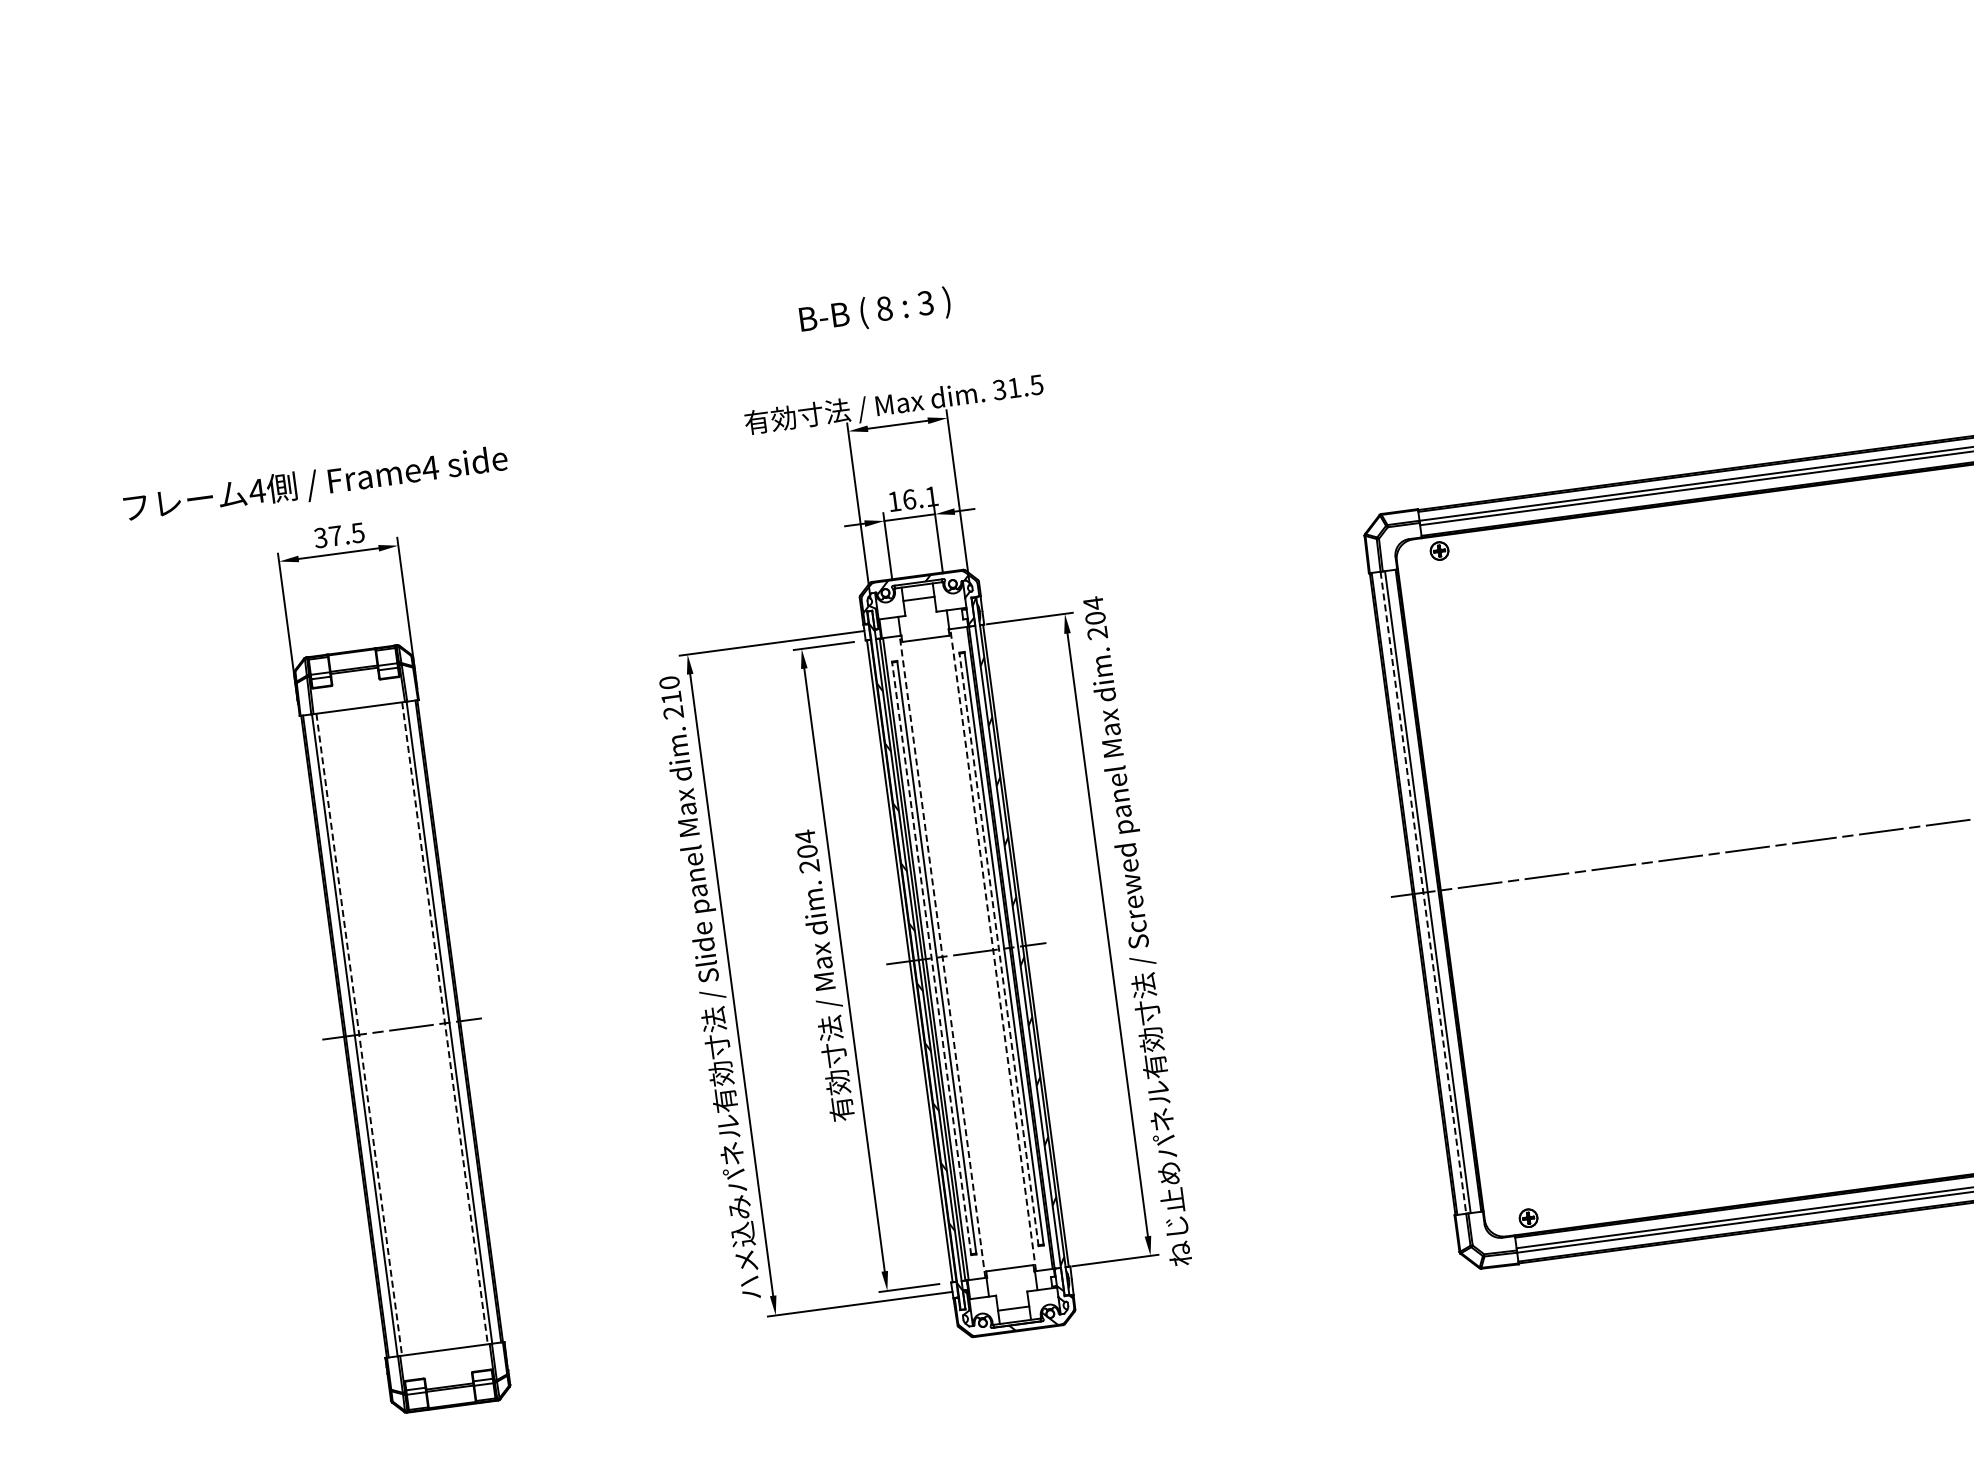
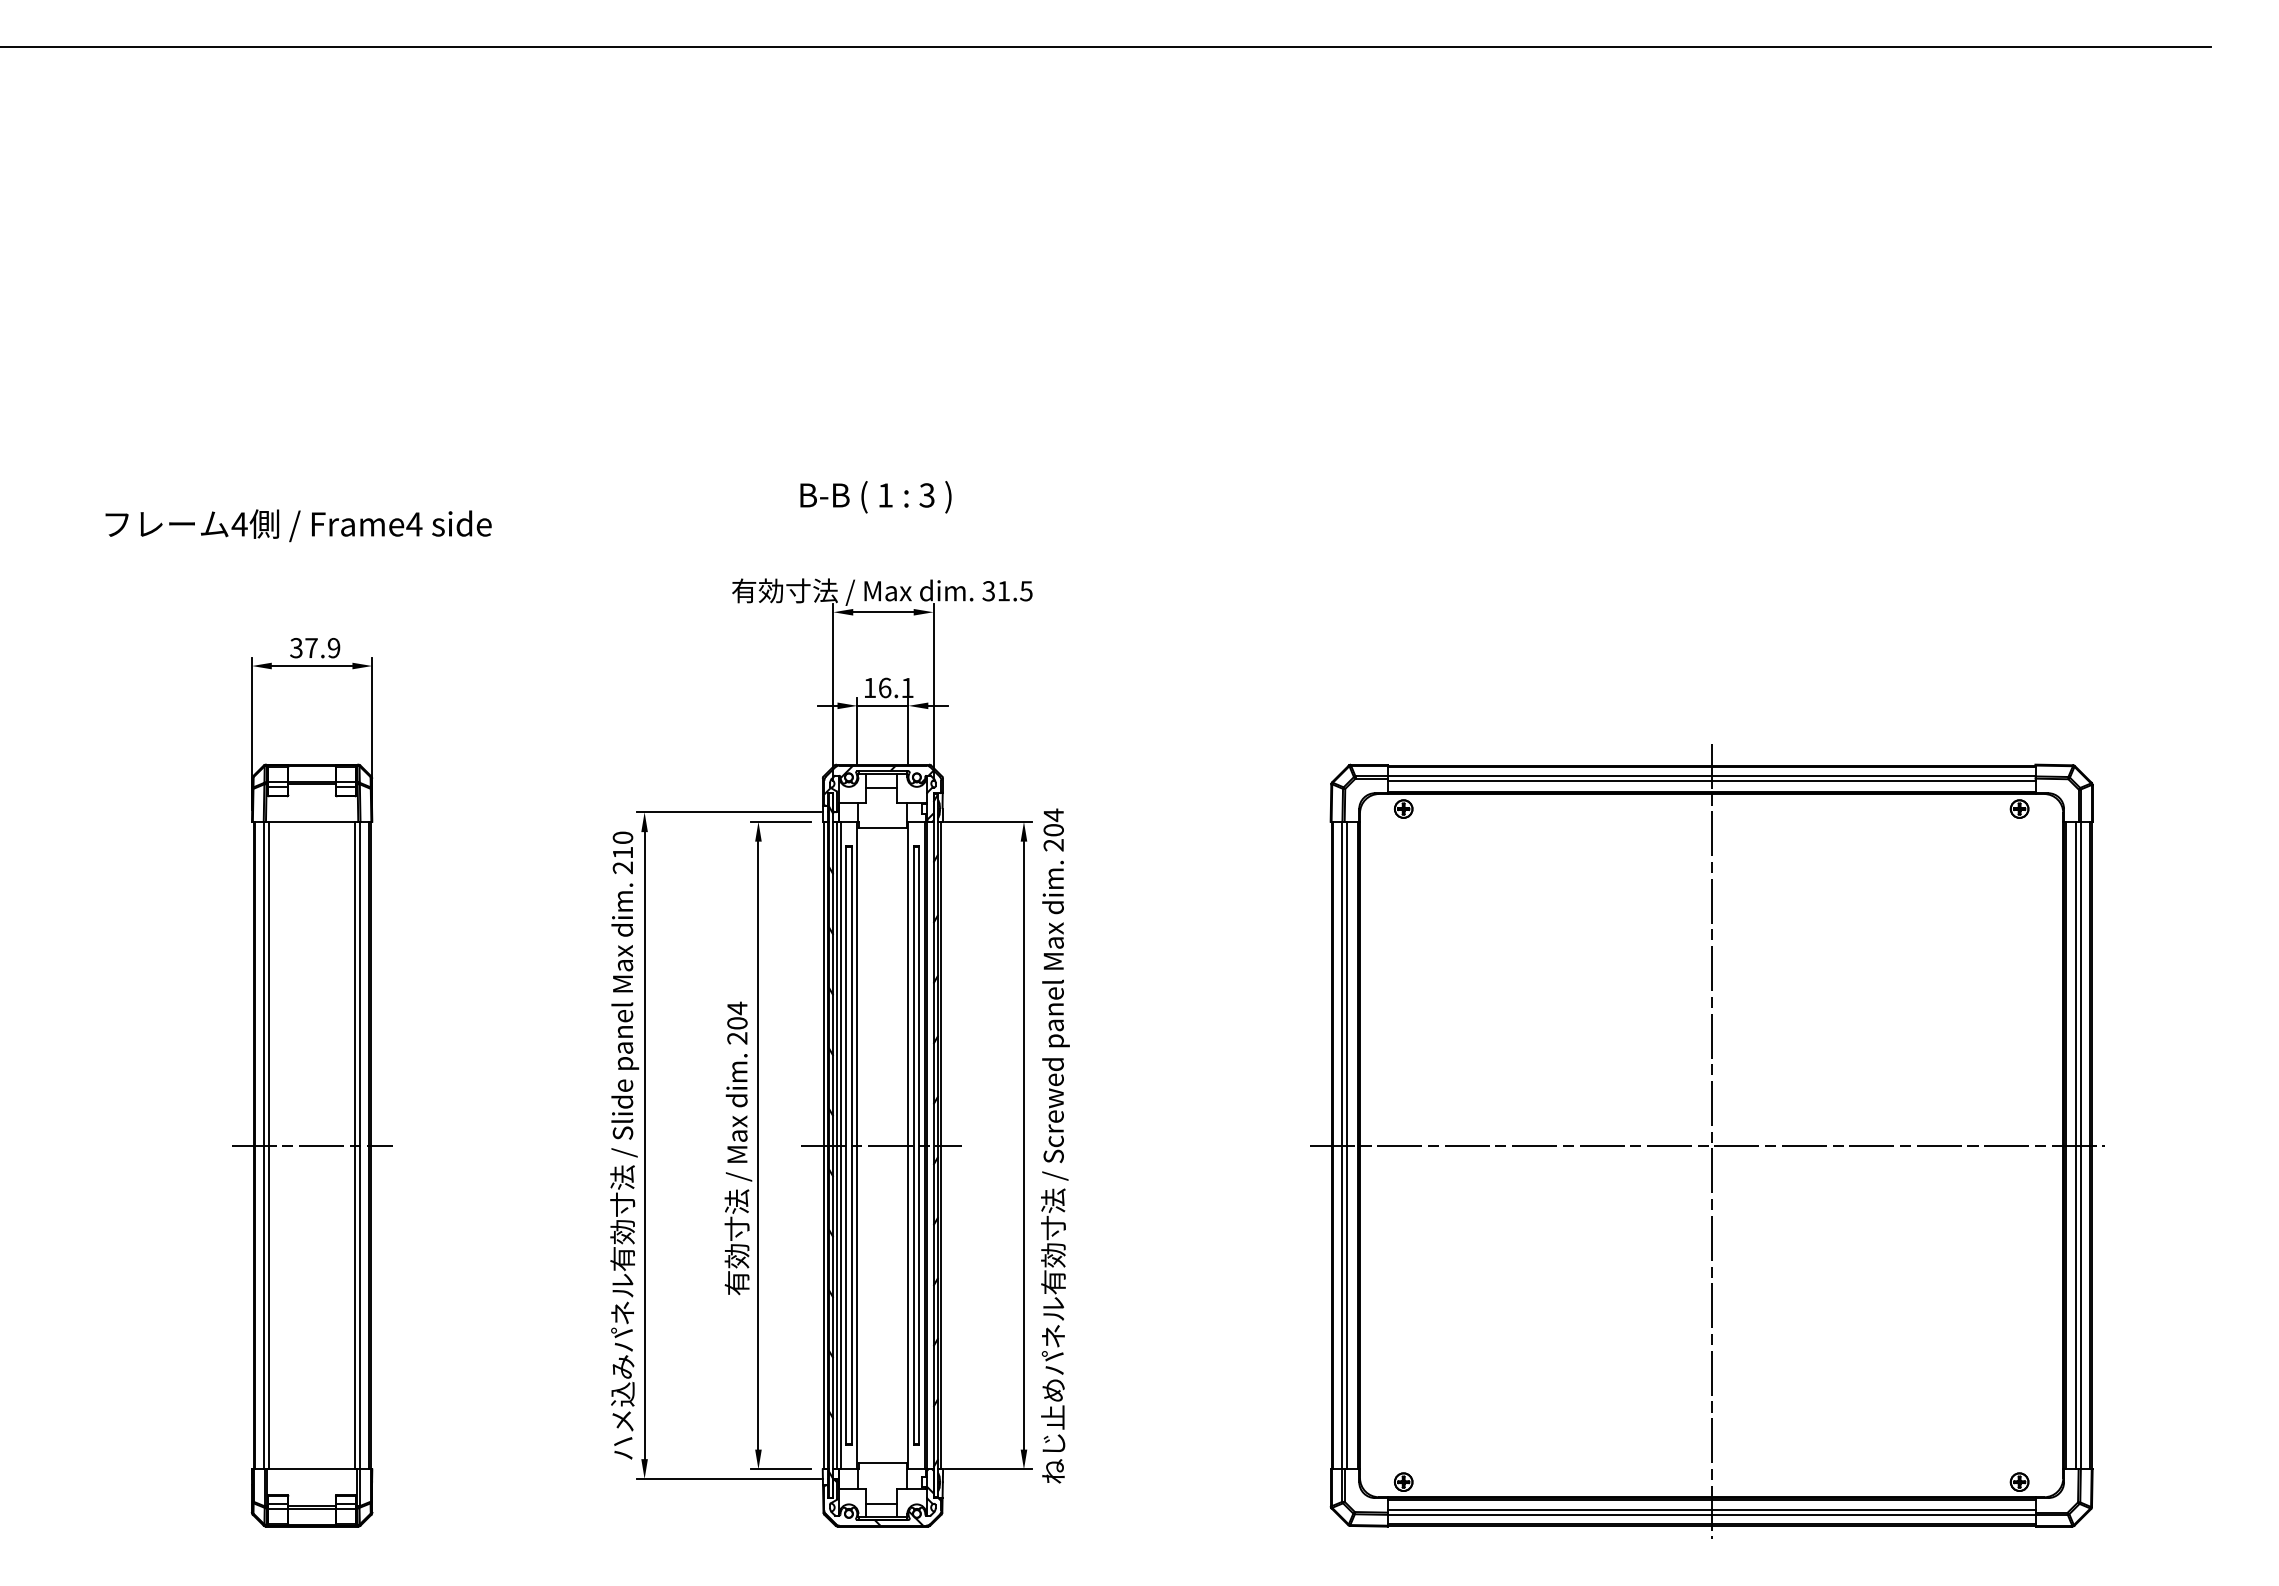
text: (884, 308) -> (885, 495), 8 -> 1
text: (315, 484) -> (298, 525), moved
text: (357, 532) -> (333, 647), 37.5 -> 37.9
line: (1788, 838) -> (1711, 1140), added
line: (1423, 892) -> (1342, 1145), dashed -> solid
line: (999, 949) -> (914, 1145), dashed -> solid
line: (993, 950) -> (908, 1145), dashed -> solid
line: (942, 956) -> (857, 1145), dashed -> solid
line: (931, 958) -> (846, 1145), dashed -> solid
line: (445, 1023) -> (355, 1145), dashed -> solid
line: (358, 1034) -> (268, 1145), dashed -> solid

